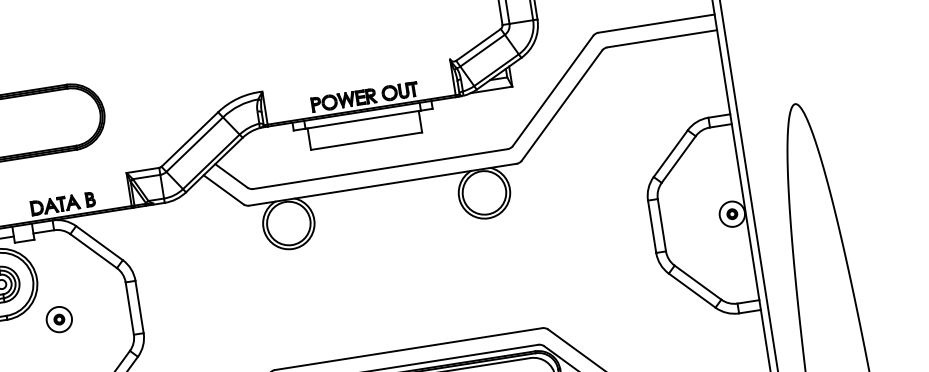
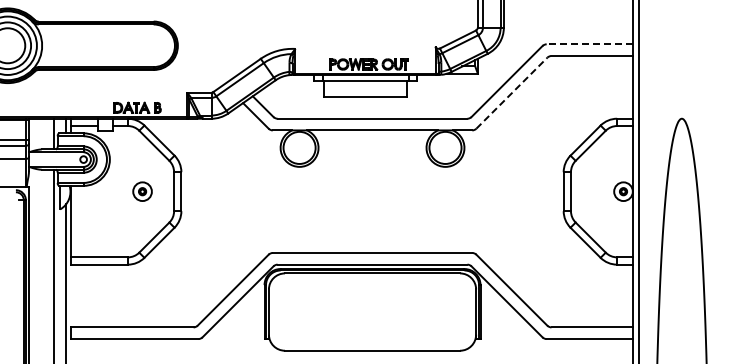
line: (655, 24) -> (589, 44), solid -> dashed
line: (562, 104) -> (512, 92), solid -> dashed
part: (59, 319) -> (142, 191), moved

